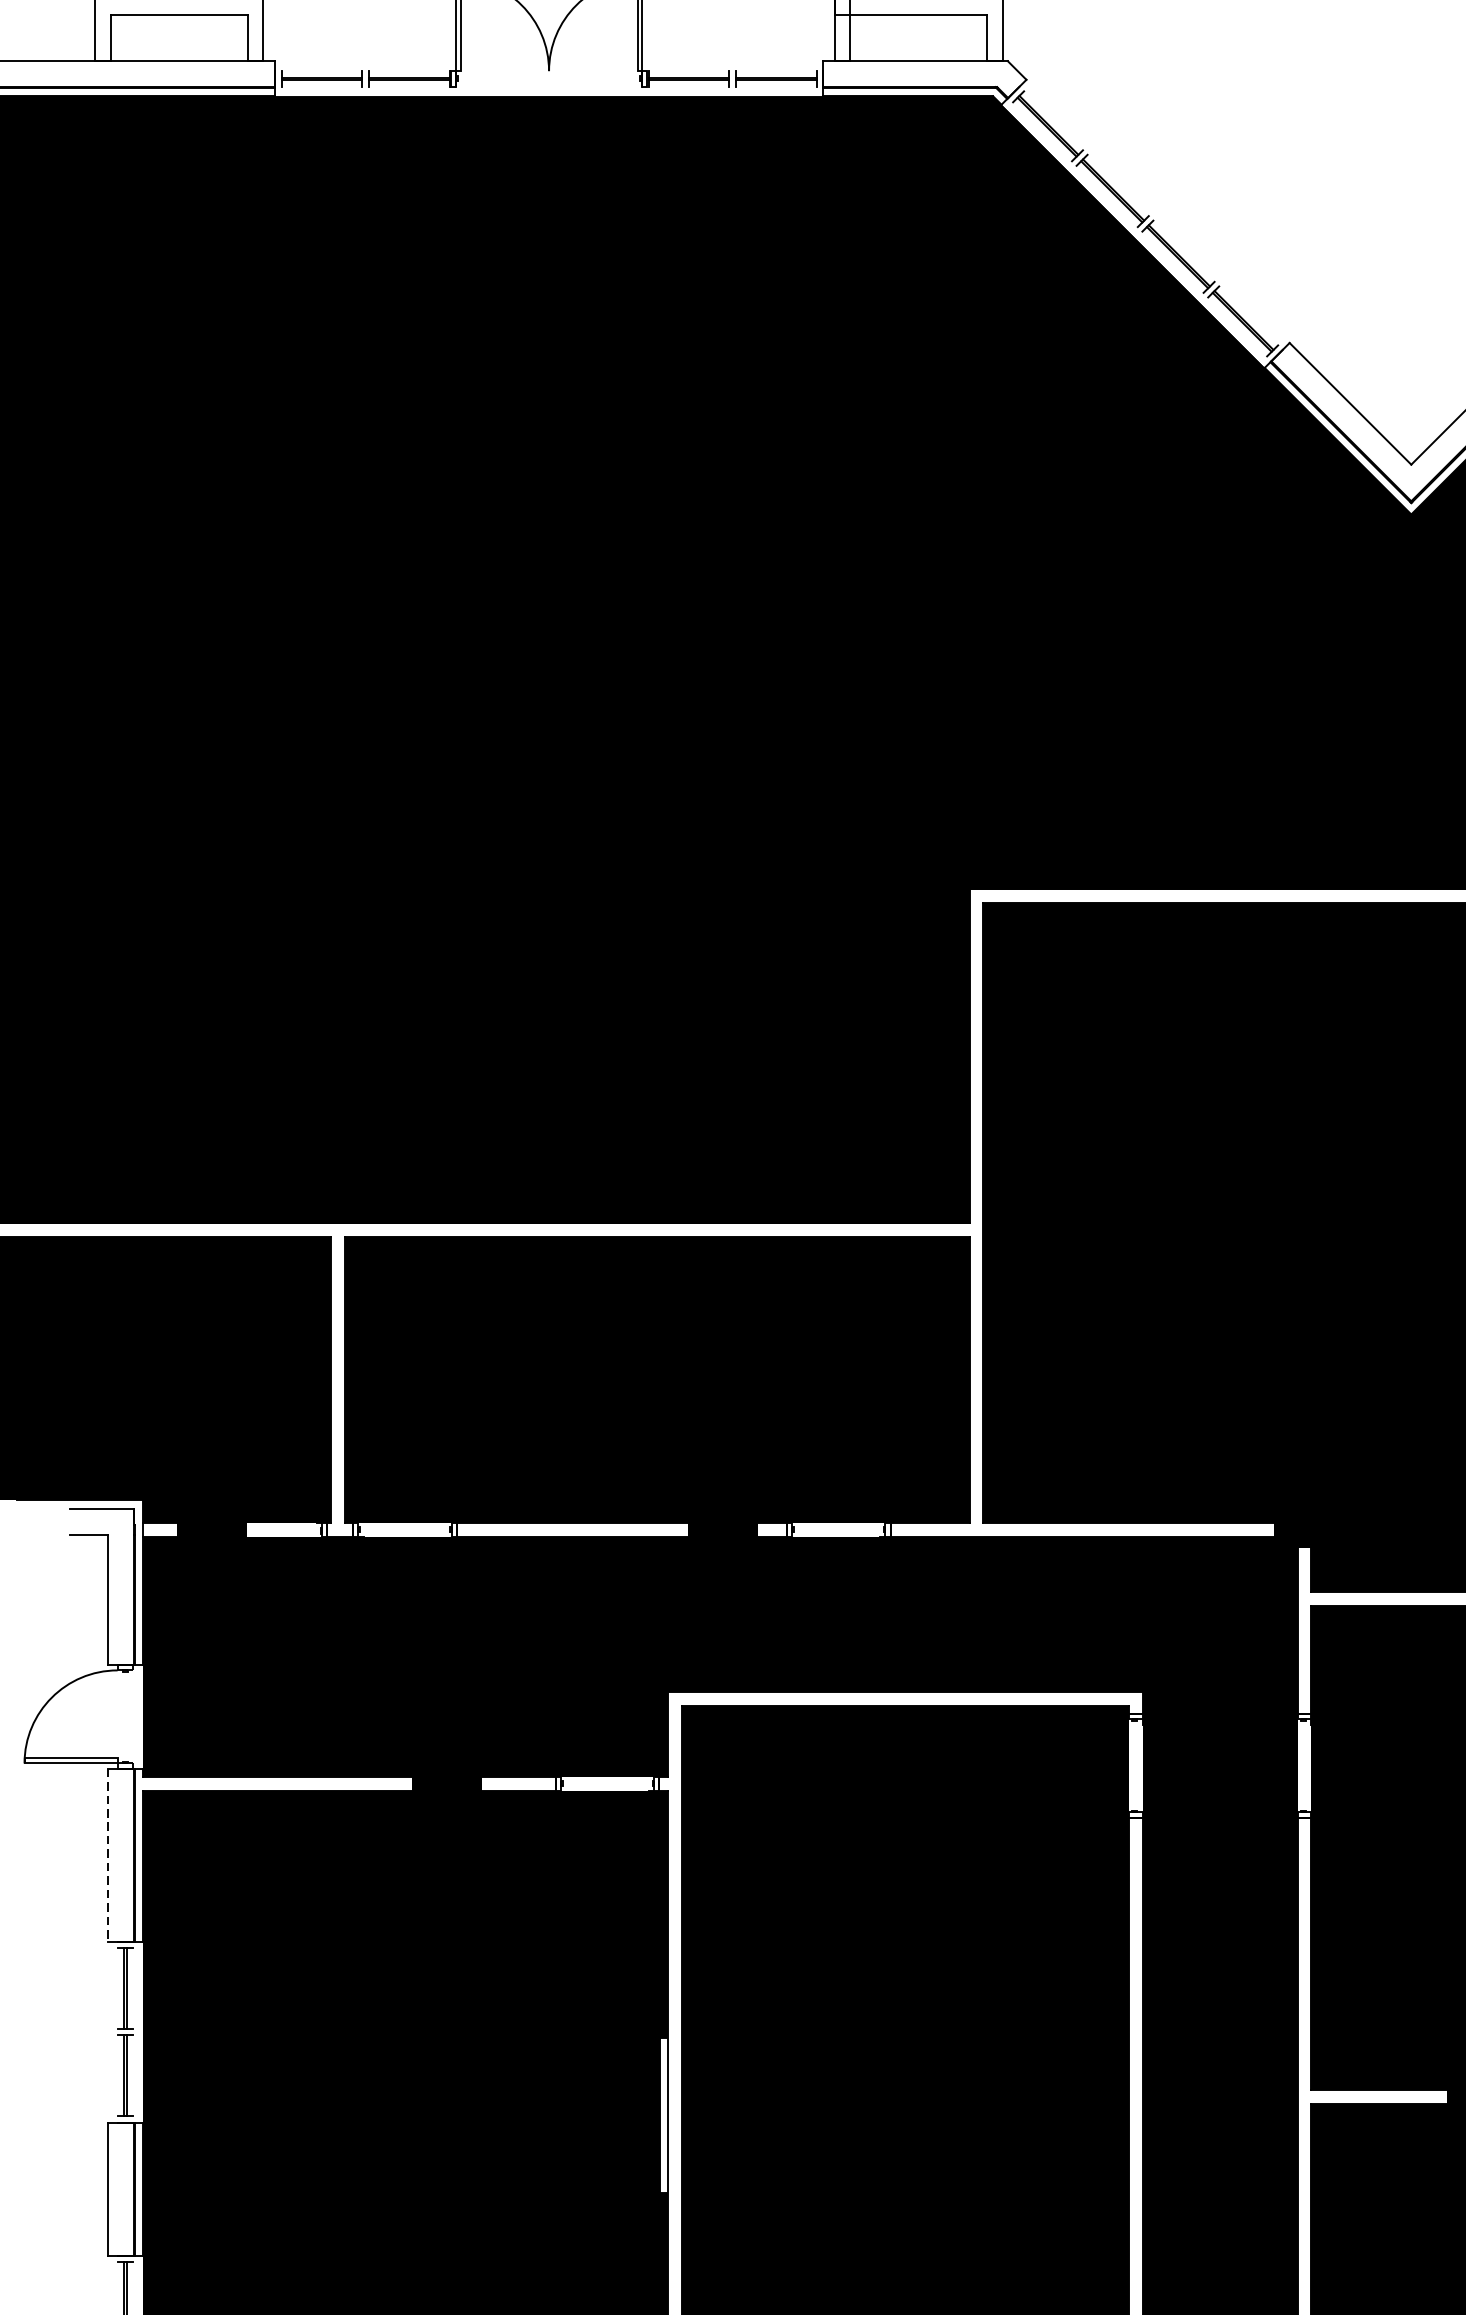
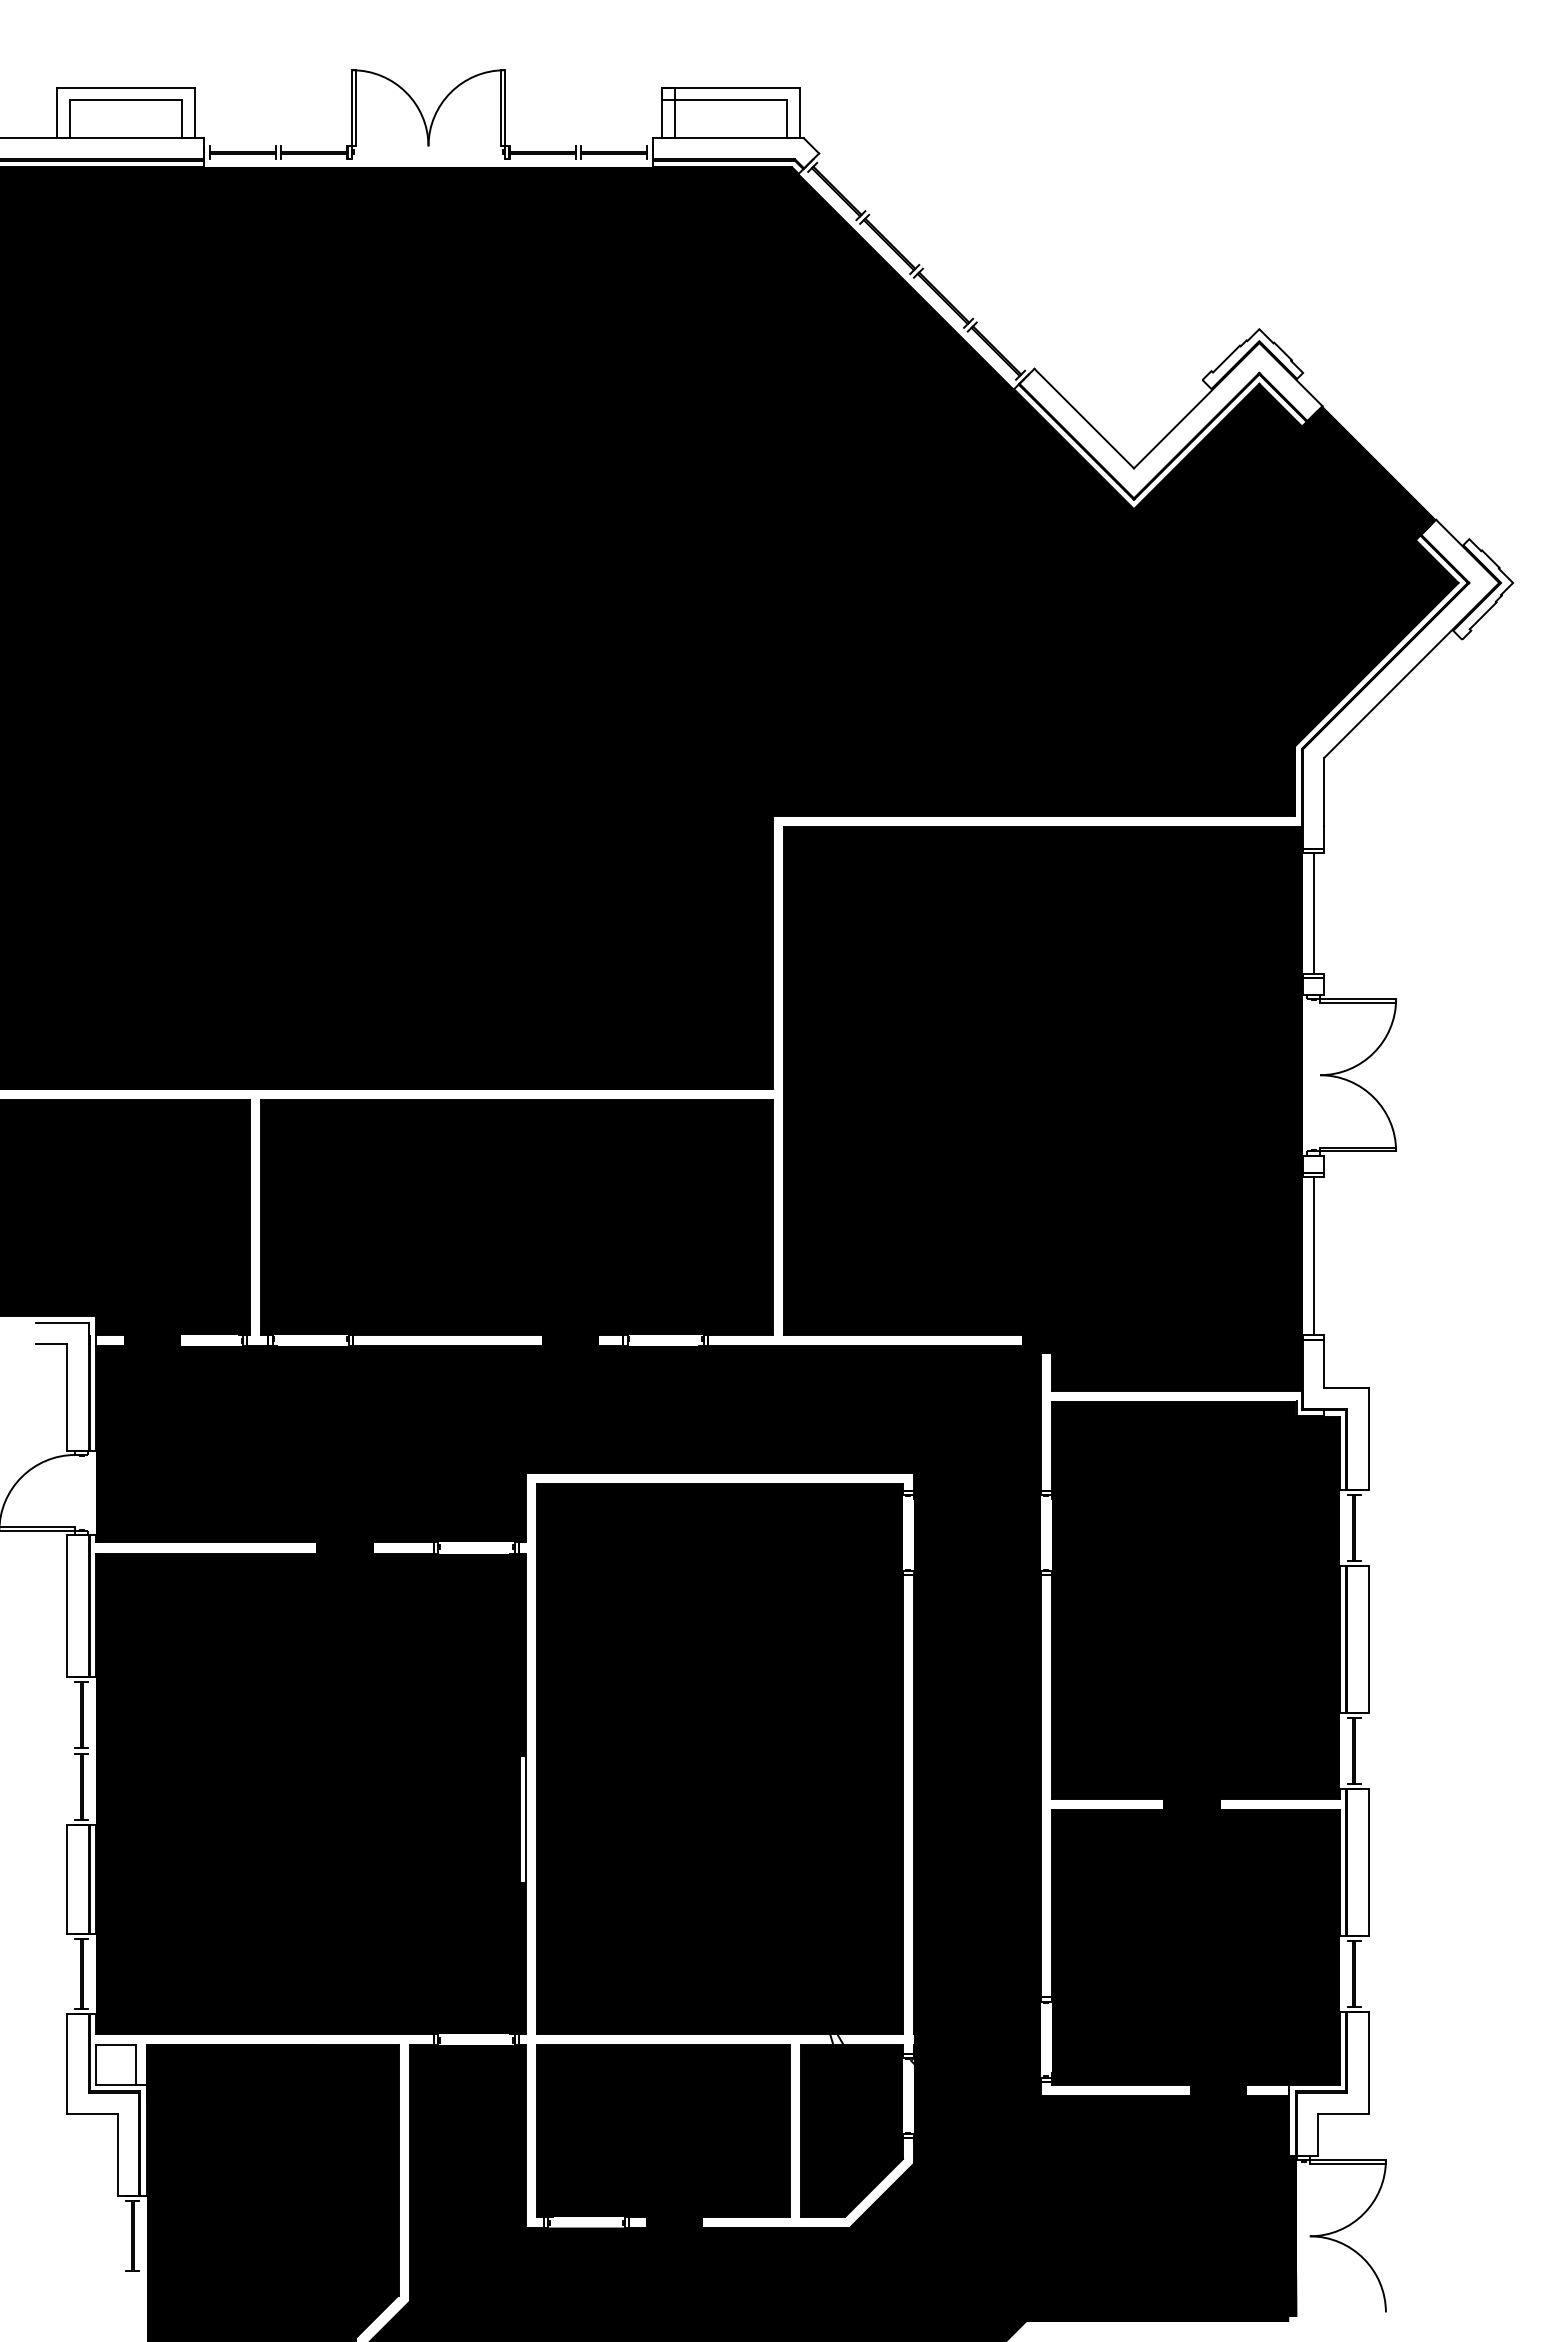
line: (107, 1855) -> (67, 1606), dashed -> solid

